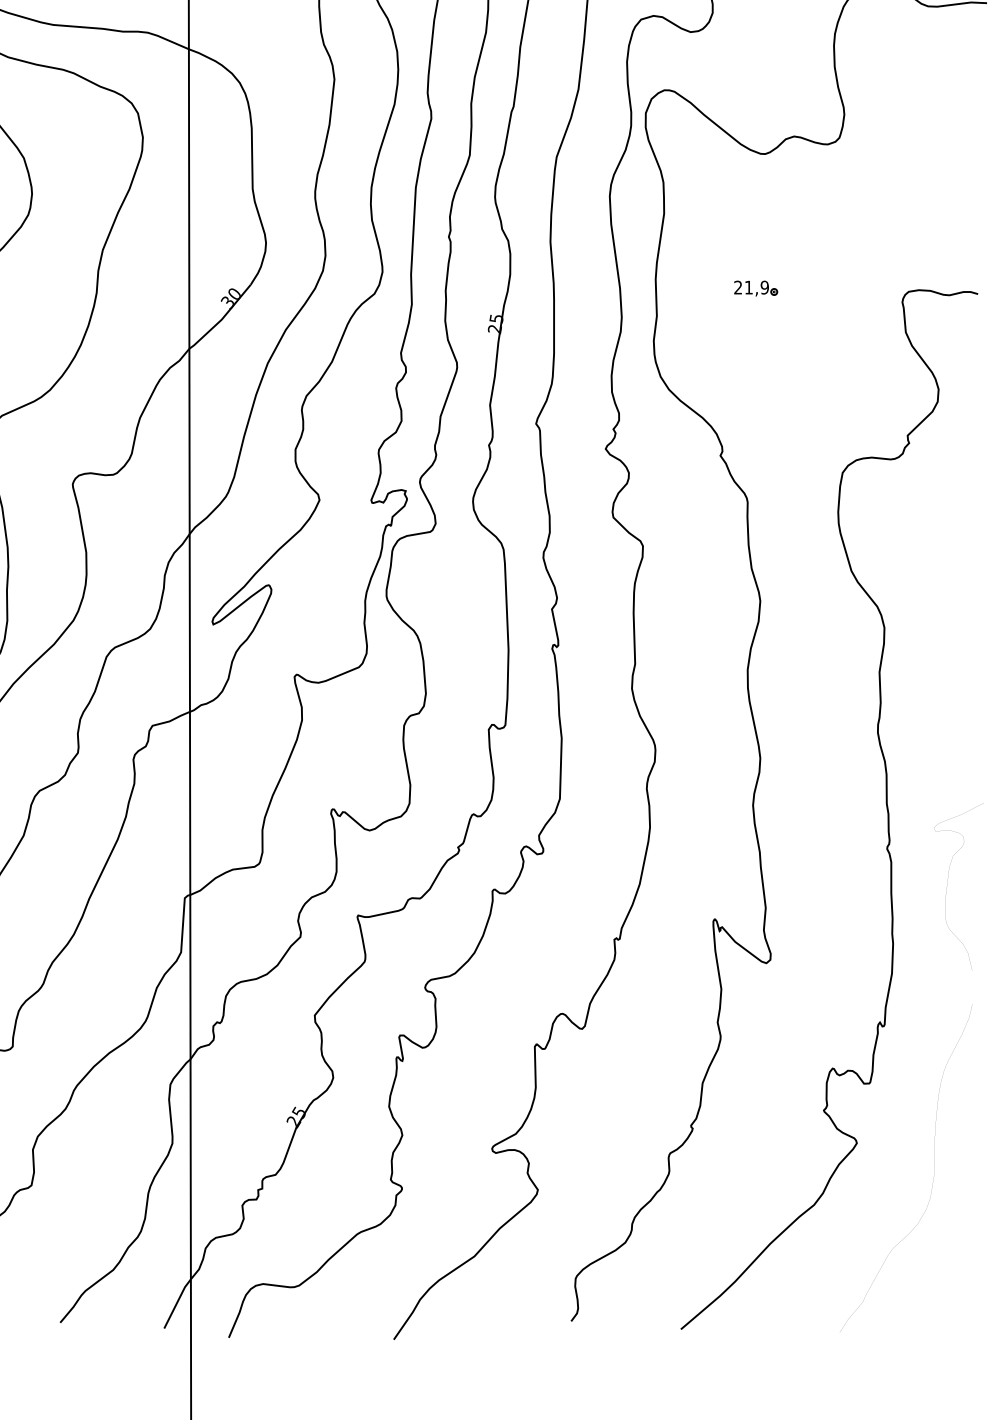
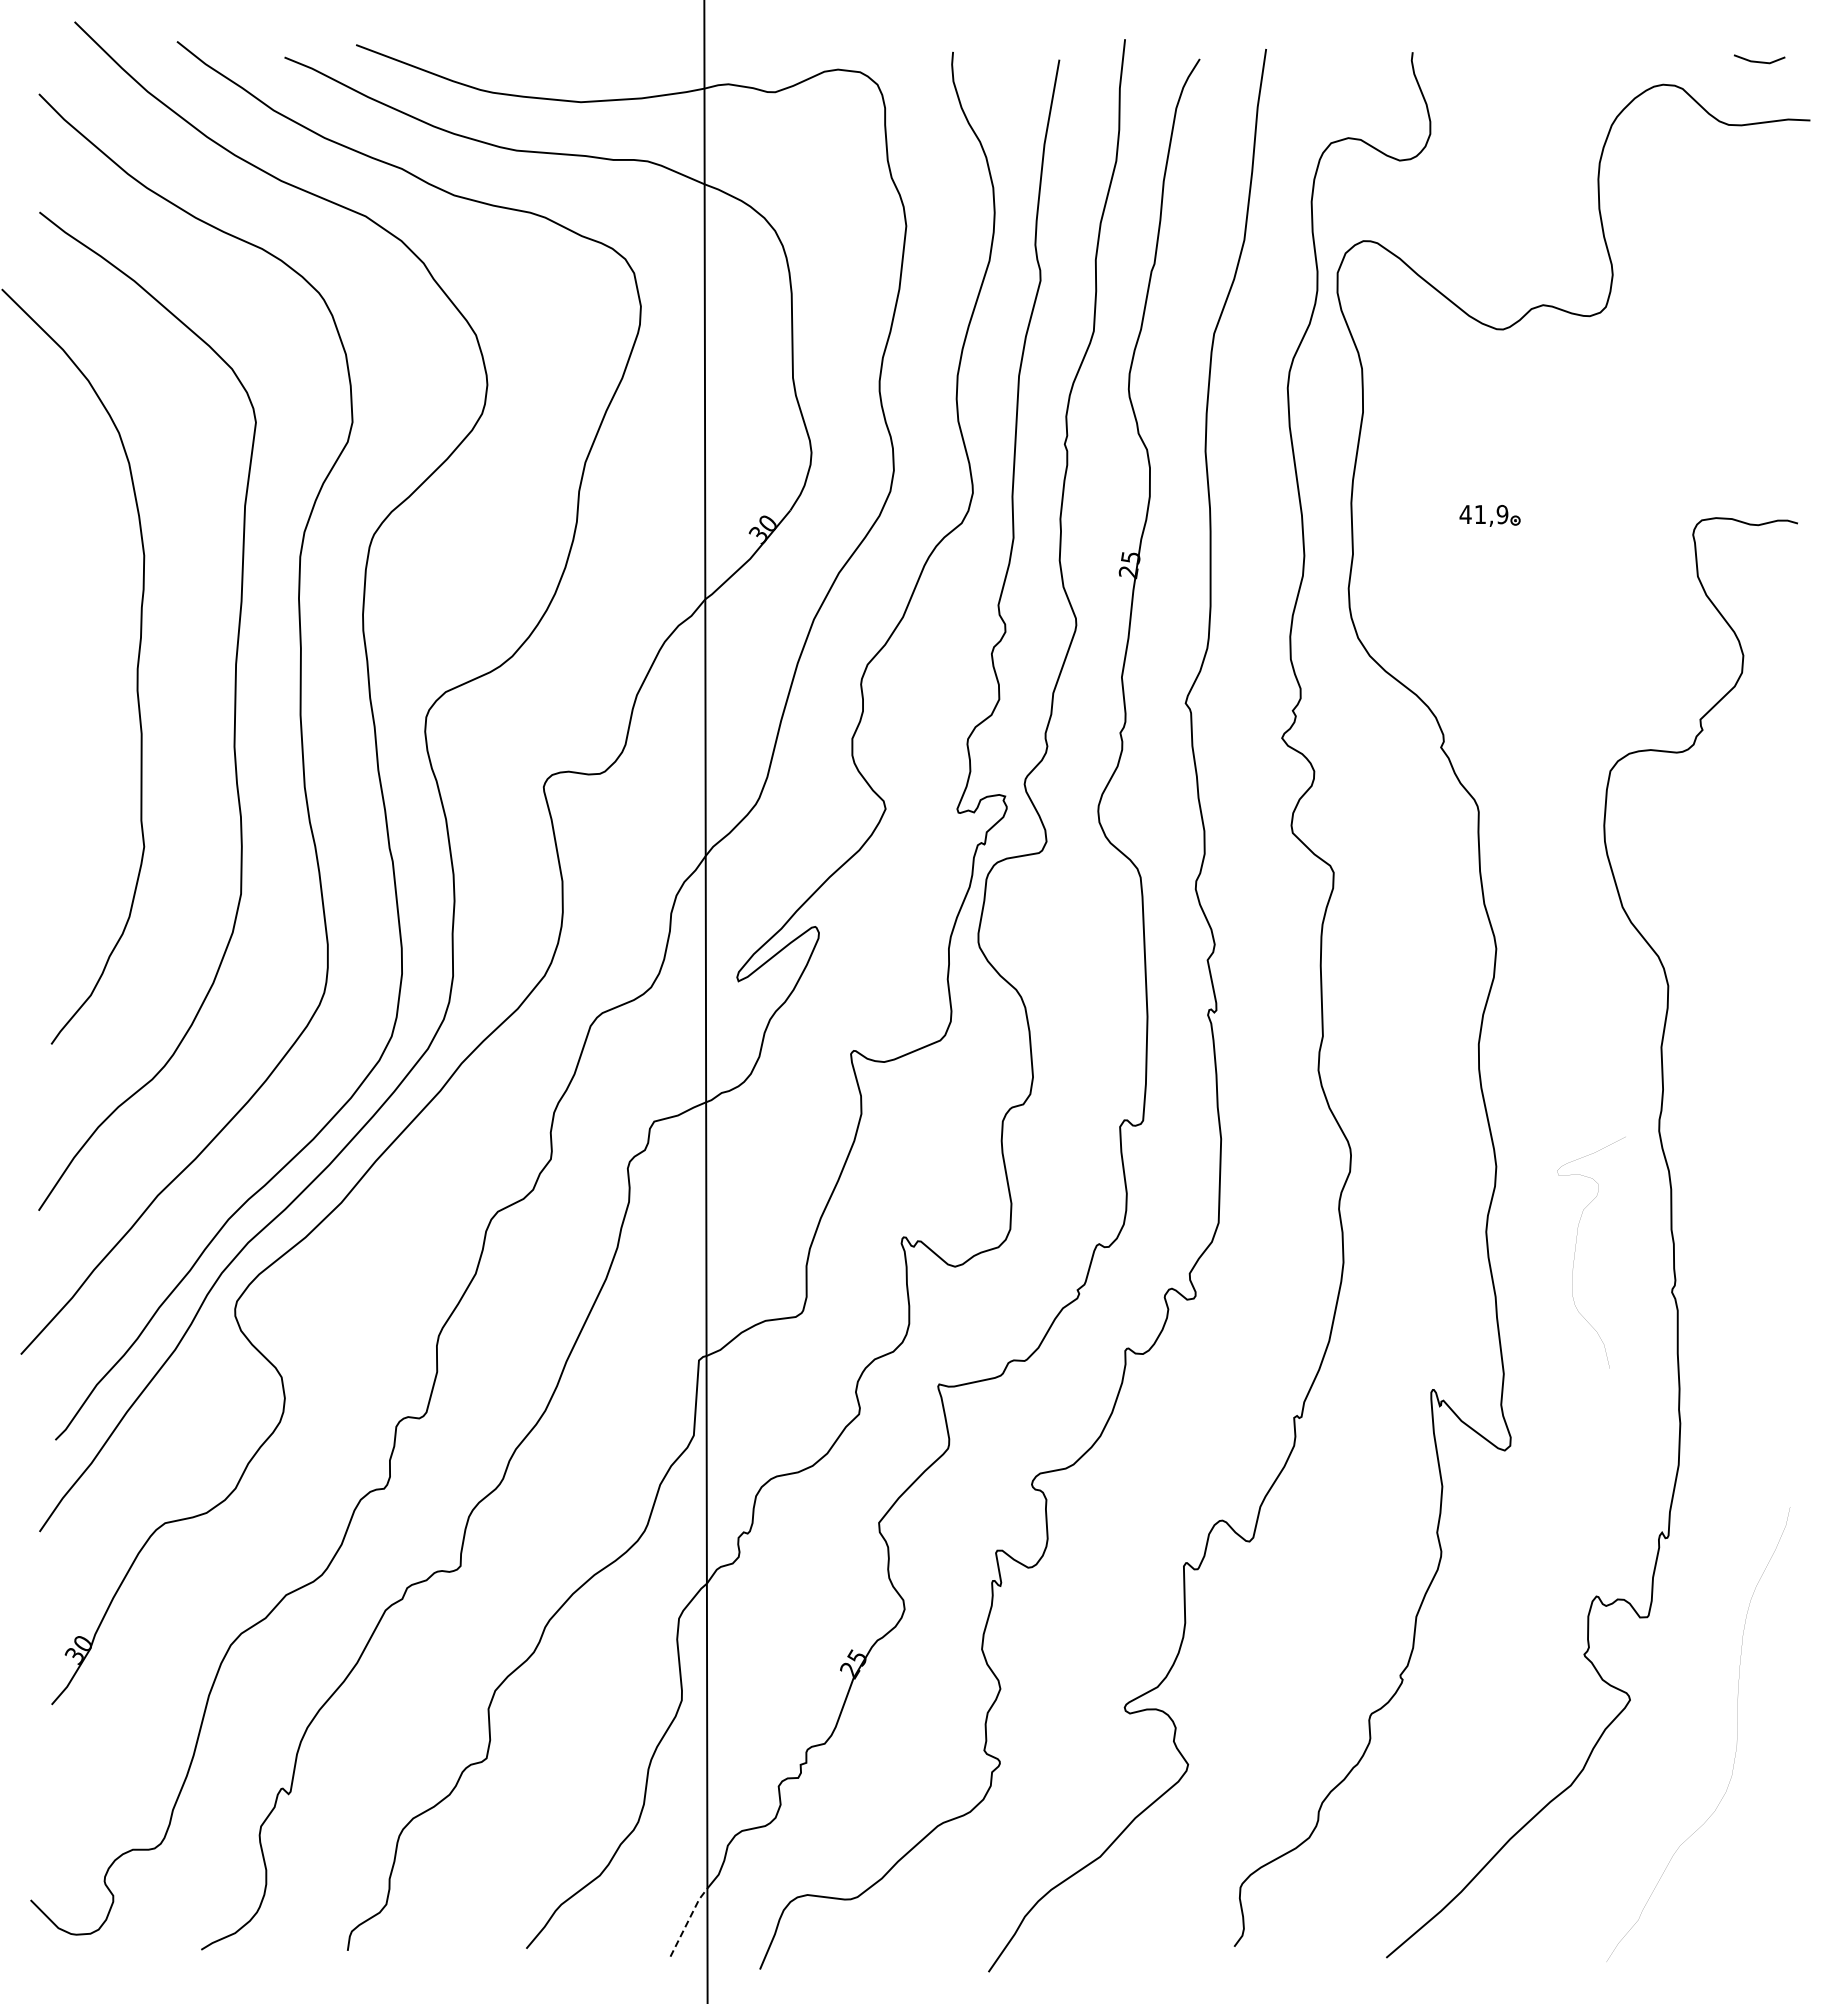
text: (738, 287) -> (1465, 514), 21,9 -> 41,9
curve: (947, 885) -> (1575, 1251), moved
line: (177, 1303) -> (688, 1921), solid -> dashed

